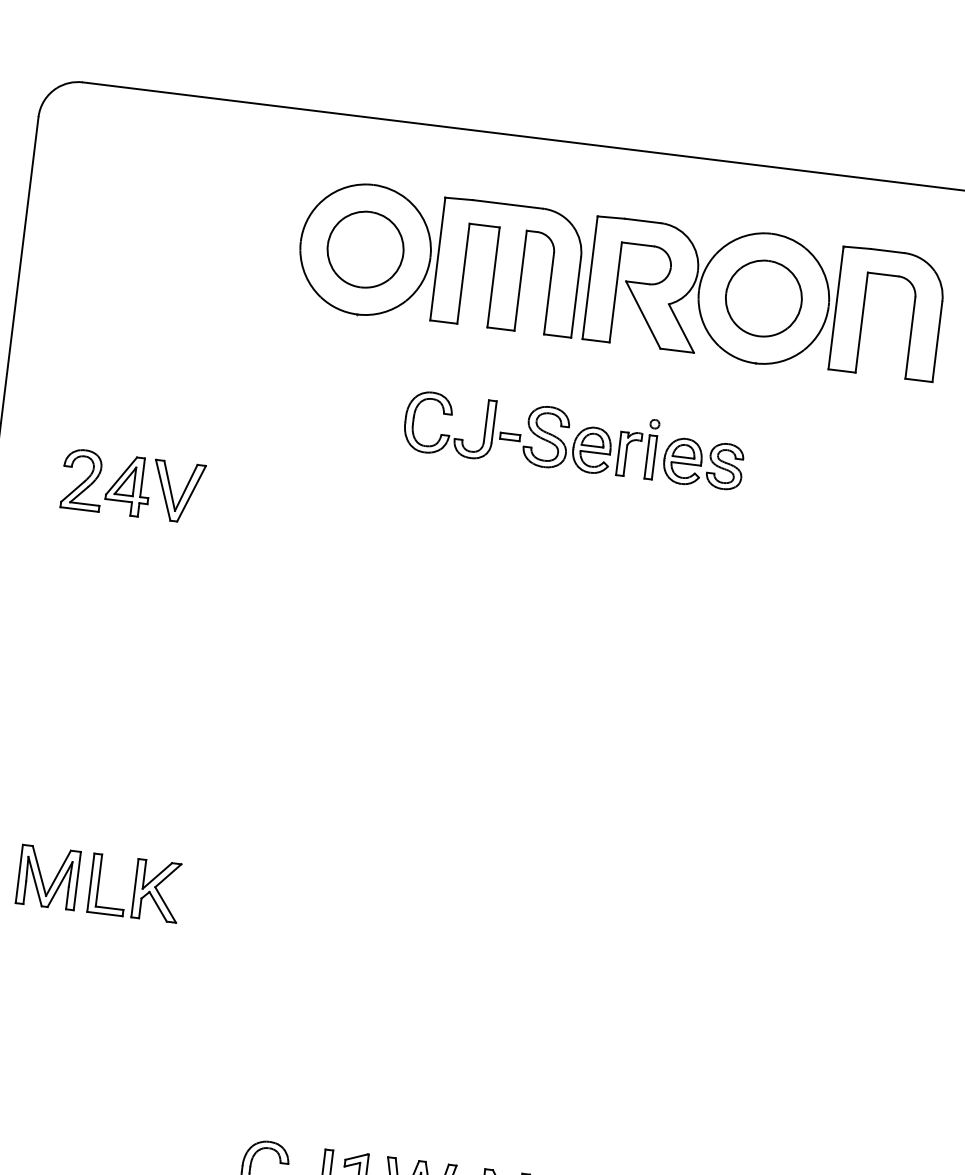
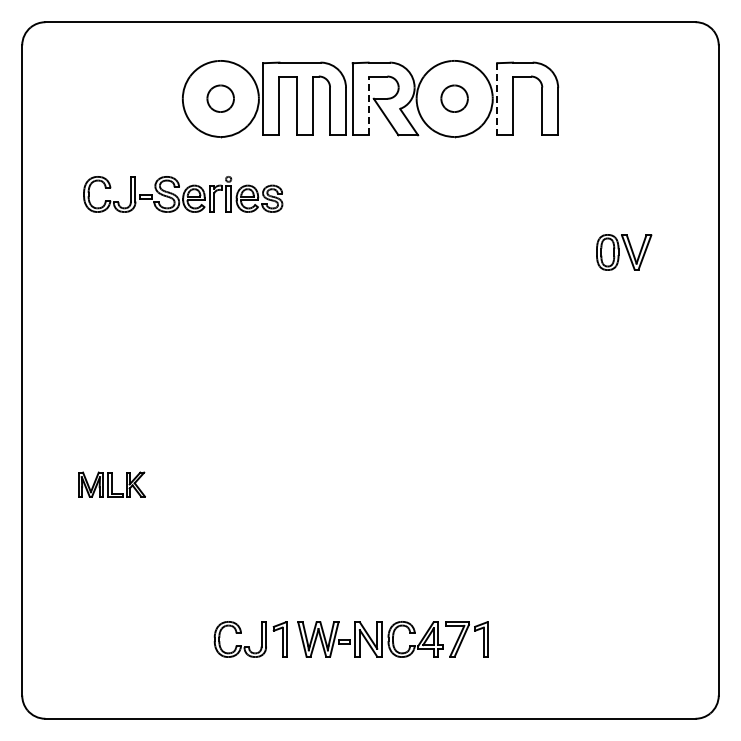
part: (365, 248) -> (220, 98), size x0.6
line: (615, 291) -> (368, 105), solid -> dashed
part: (763, 297) -> (454, 98), size x0.6
line: (836, 308) -> (497, 99), solid -> dashed
part: (574, 440) -> (183, 194), moved
part: (131, 486) -> (102, 252), removed
part: (98, 883) -> (111, 484), size x0.7

